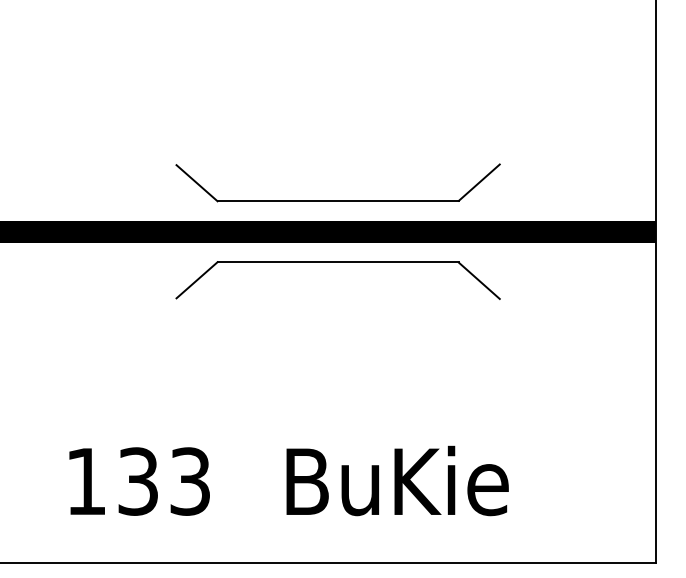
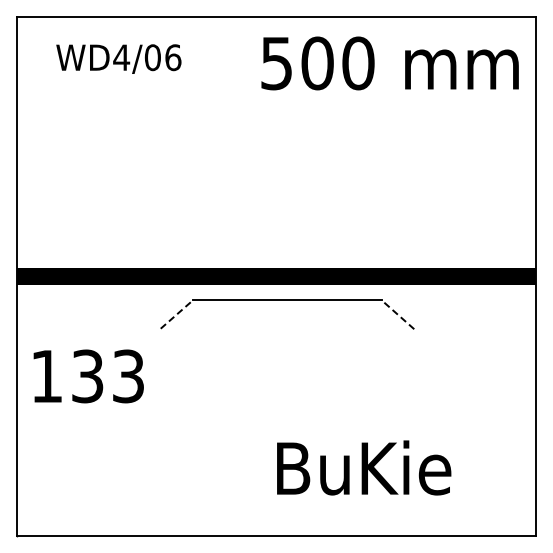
part: (338, 201) -> (287, 252), removed
line: (197, 280) -> (177, 314), solid -> dashed
line: (478, 280) -> (397, 314), solid -> dashed
text: (398, 480) -> (364, 467), moved
text: (139, 481) -> (88, 376), moved

